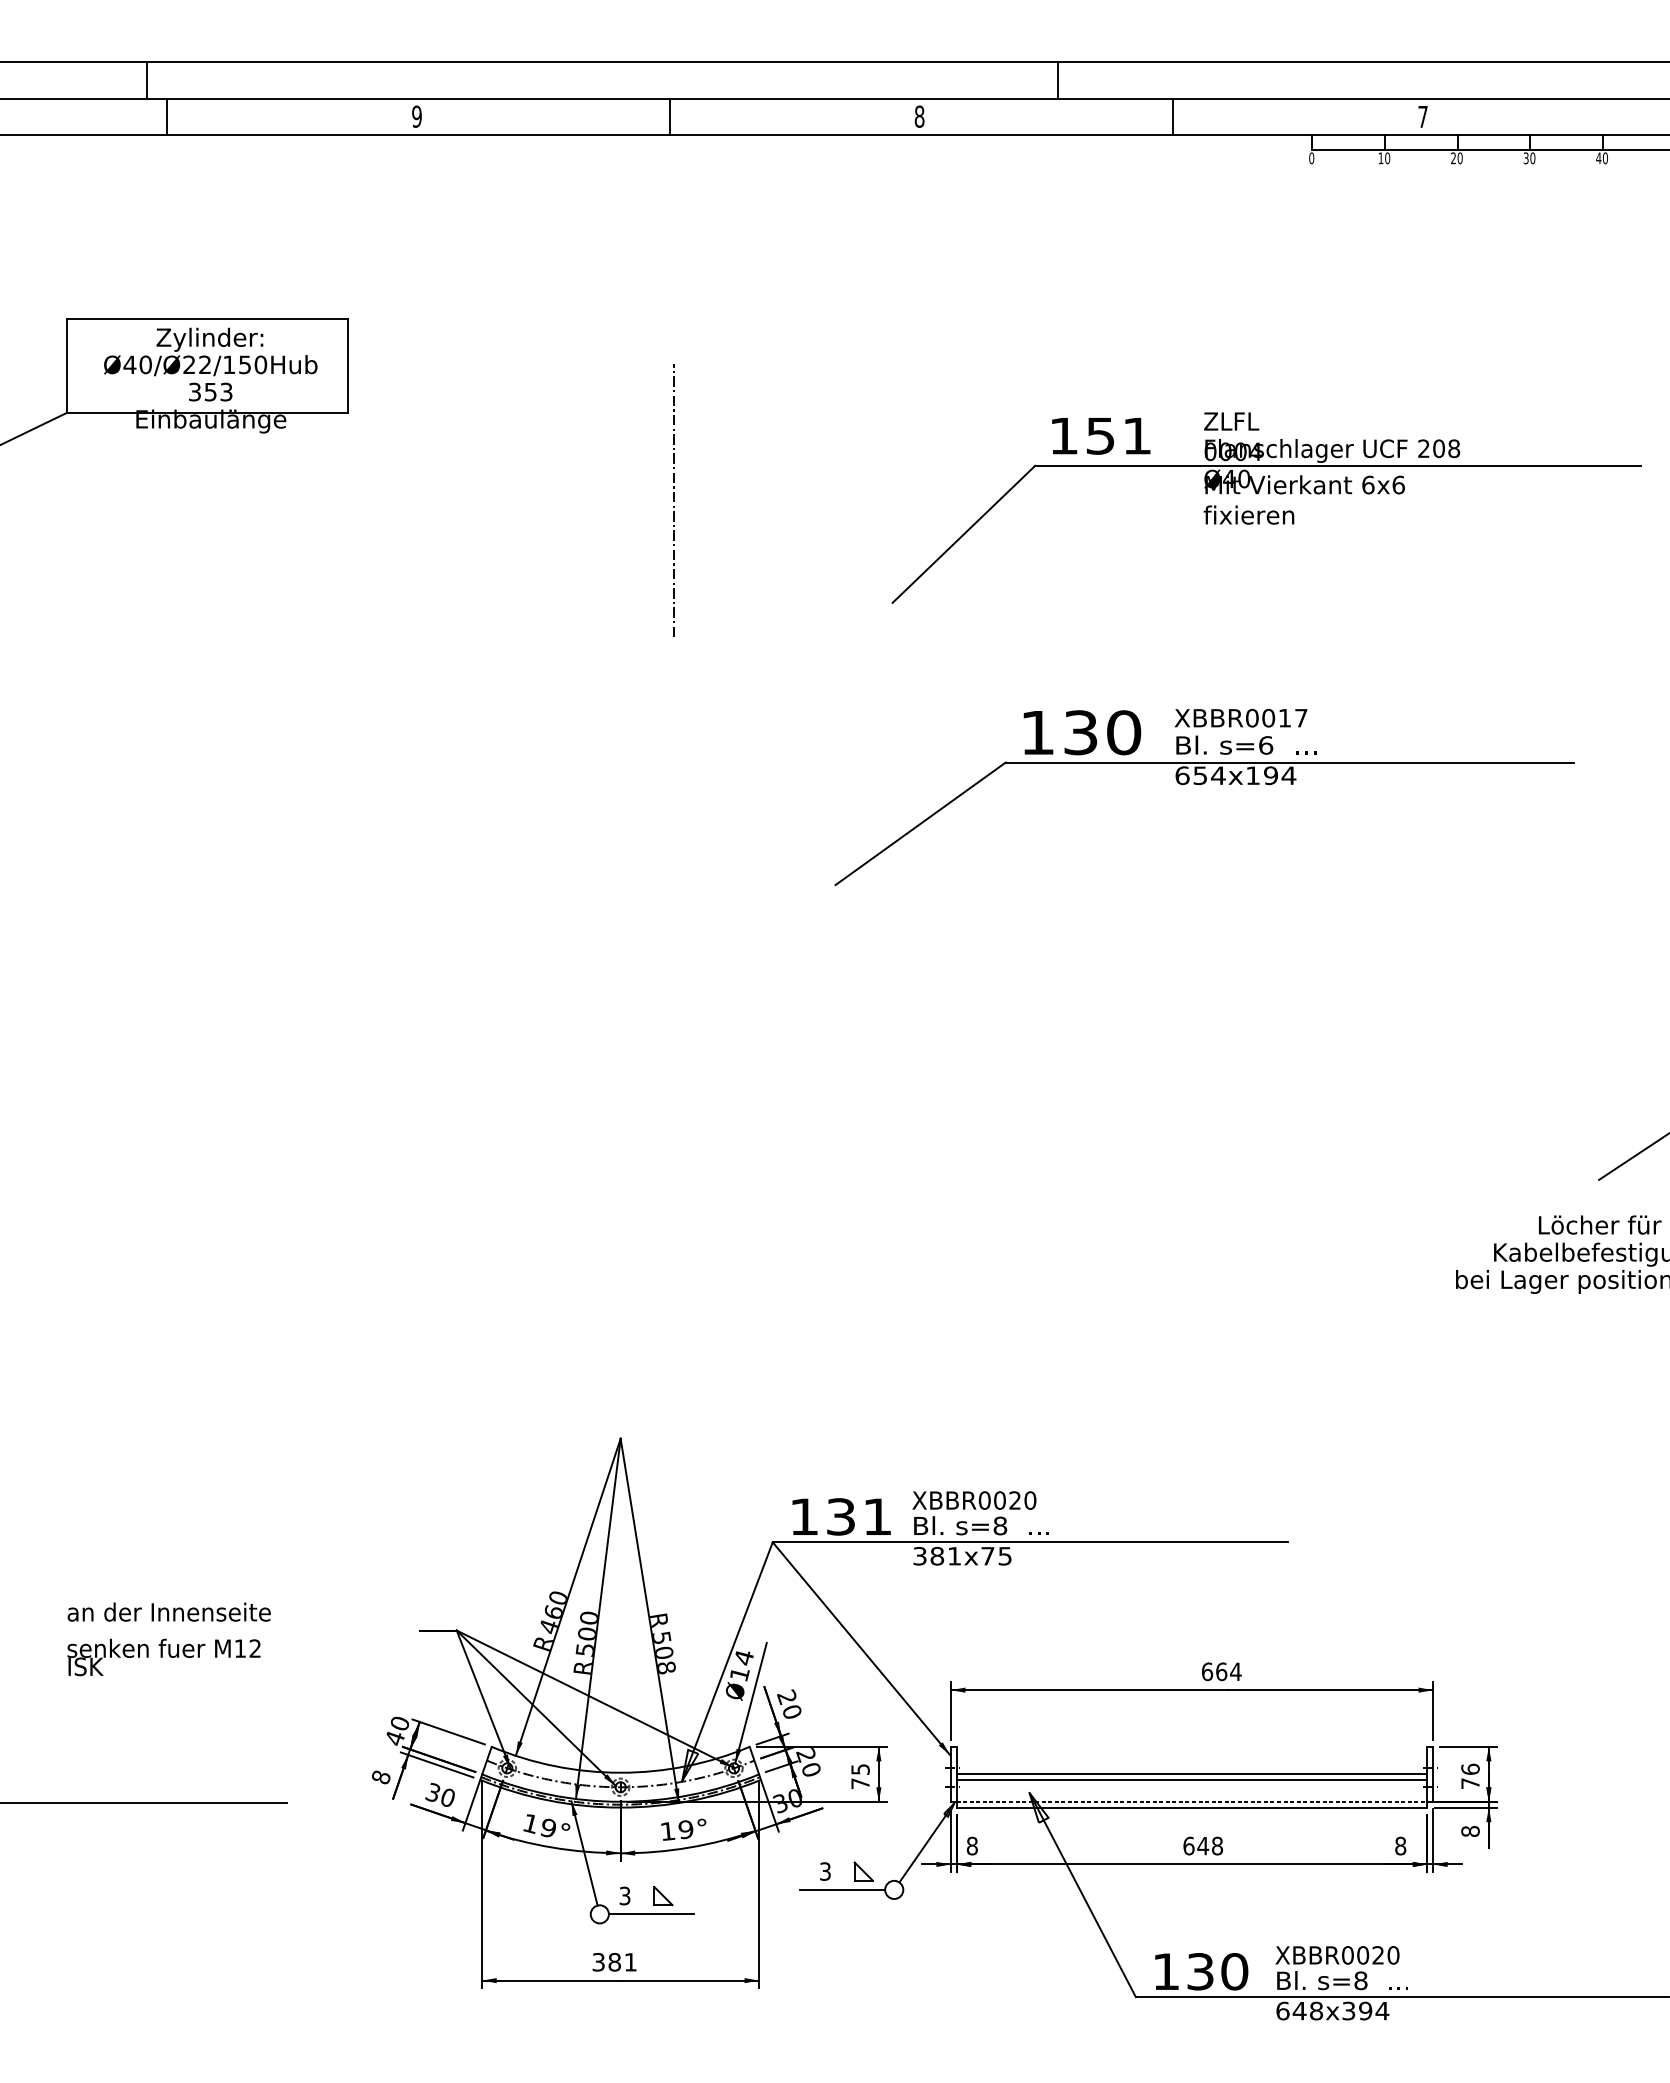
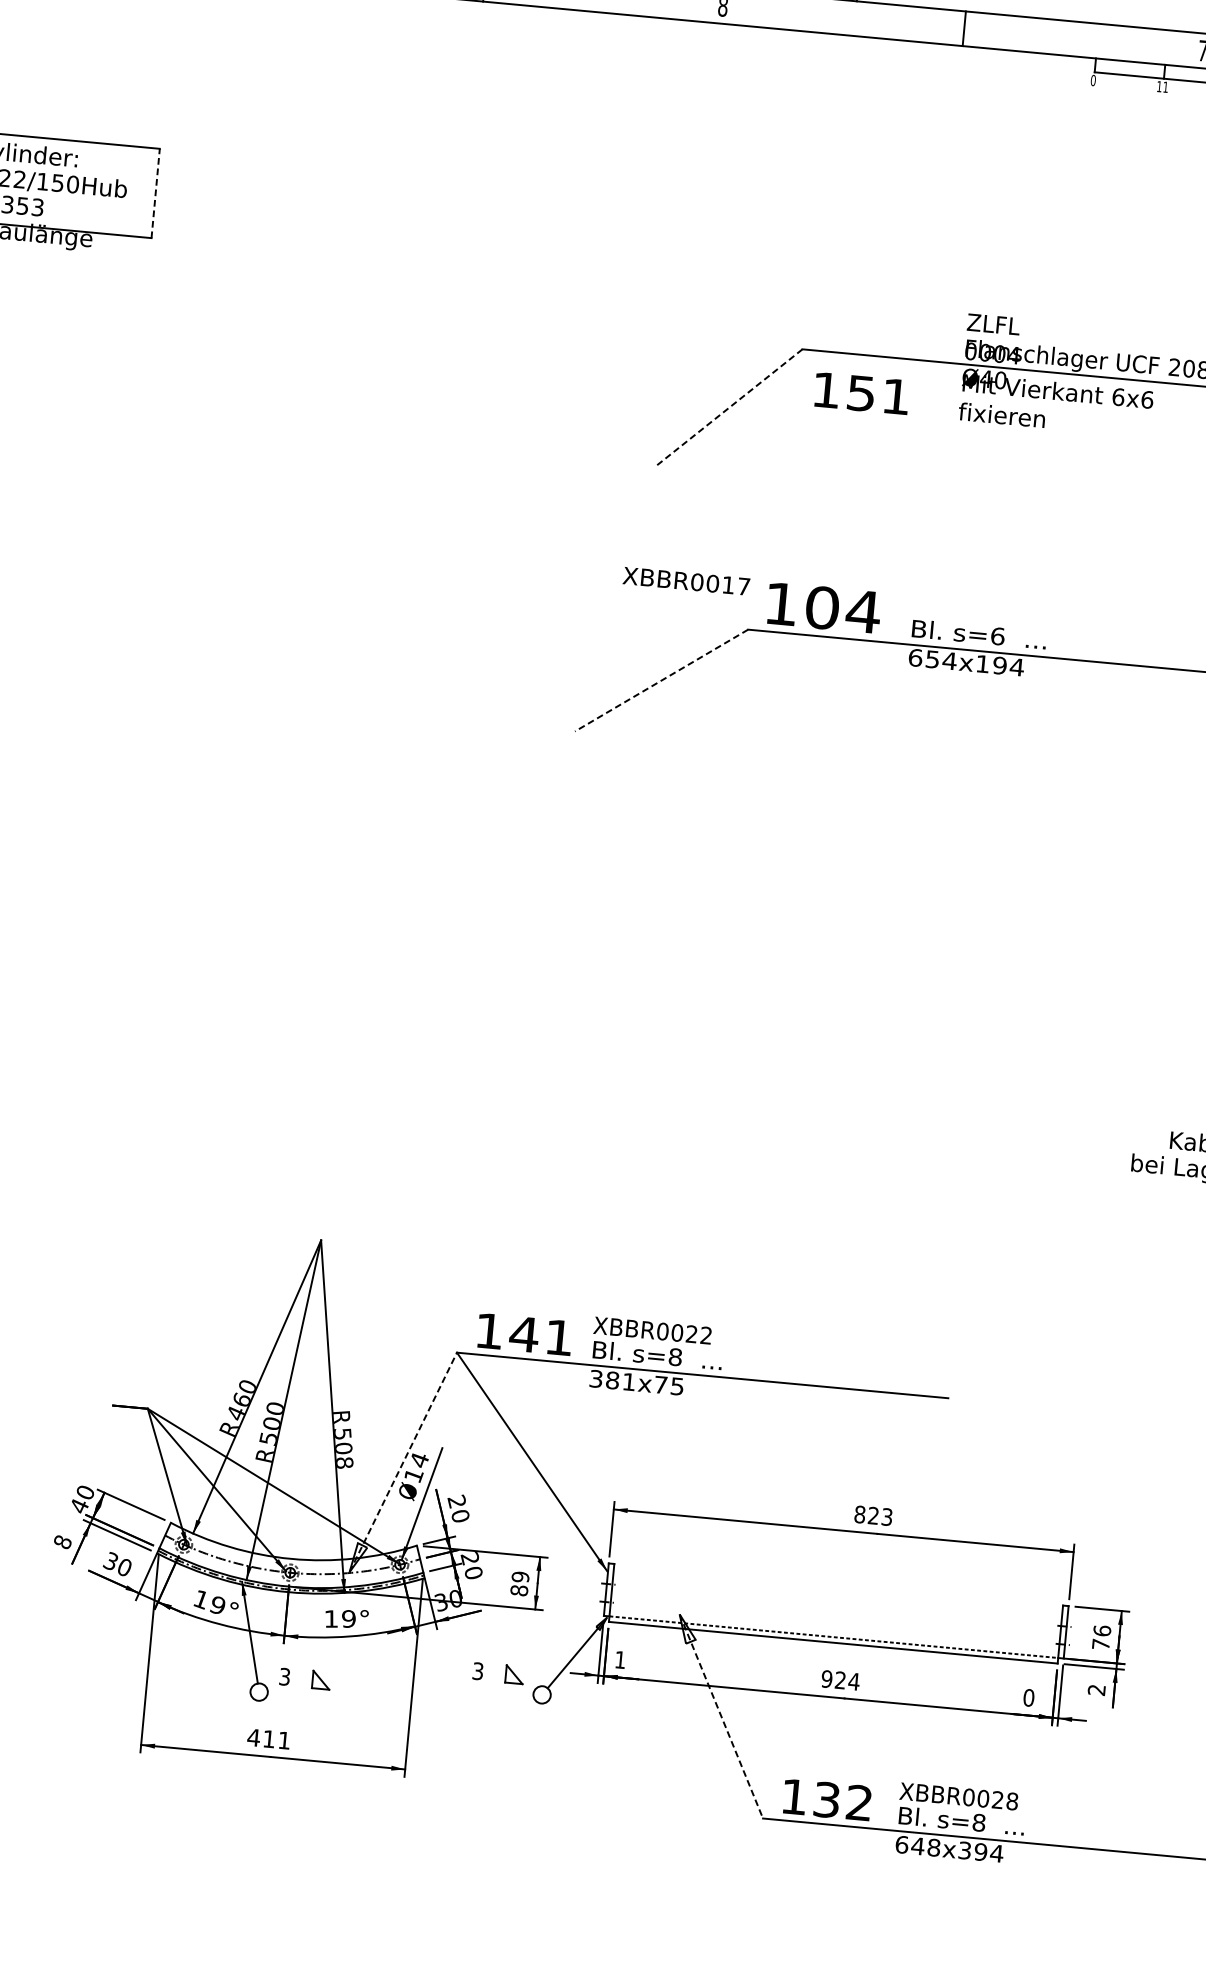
text: (1387, 158) -> (1165, 87), 10 -> 11
line: (347, 366) -> (155, 193), solid -> dashed
text: (1101, 436) -> (862, 393), moved
line: (673, 500) -> (454, 350), removed
line: (963, 534) -> (728, 408), solid -> dashed
text: (1240, 717) -> (686, 580), moved
text: (1102, 732) -> (843, 609), 130 -> 104
line: (920, 823) -> (661, 680), solid -> dashed
text: (1030, 1500) -> (706, 1335), XBBR0020 -> XBBR0022
text: (840, 1516) -> (523, 1334), 131 -> 141
line: (727, 1661) -> (403, 1462), solid -> dashed
text: (1221, 1671) -> (873, 1515), 664 -> 823
line: (1191, 1774) -> (835, 1611), removed
text: (860, 1776) -> (519, 1583), 75 -> 89
line: (1191, 1779) -> (835, 1615), removed
text: (1470, 1831) -> (1096, 1690), 8 -> 2
text: (971, 1845) -> (619, 1659), 8 -> 1
text: (1203, 1845) -> (840, 1679), 648 -> 924
text: (1400, 1846) -> (1028, 1698), 8 -> 0
line: (842, 1889) -> (492, 1689), removed
line: (1082, 1895) -> (721, 1716), solid -> dashed
line: (650, 1914) -> (307, 1696), removed
text: (1393, 1955) -> (1012, 1801), XBBR0020 -> XBBR0028
text: (606, 1962) -> (261, 1738), 381 -> 411
text: (1234, 1971) -> (859, 1802), 130 -> 132

